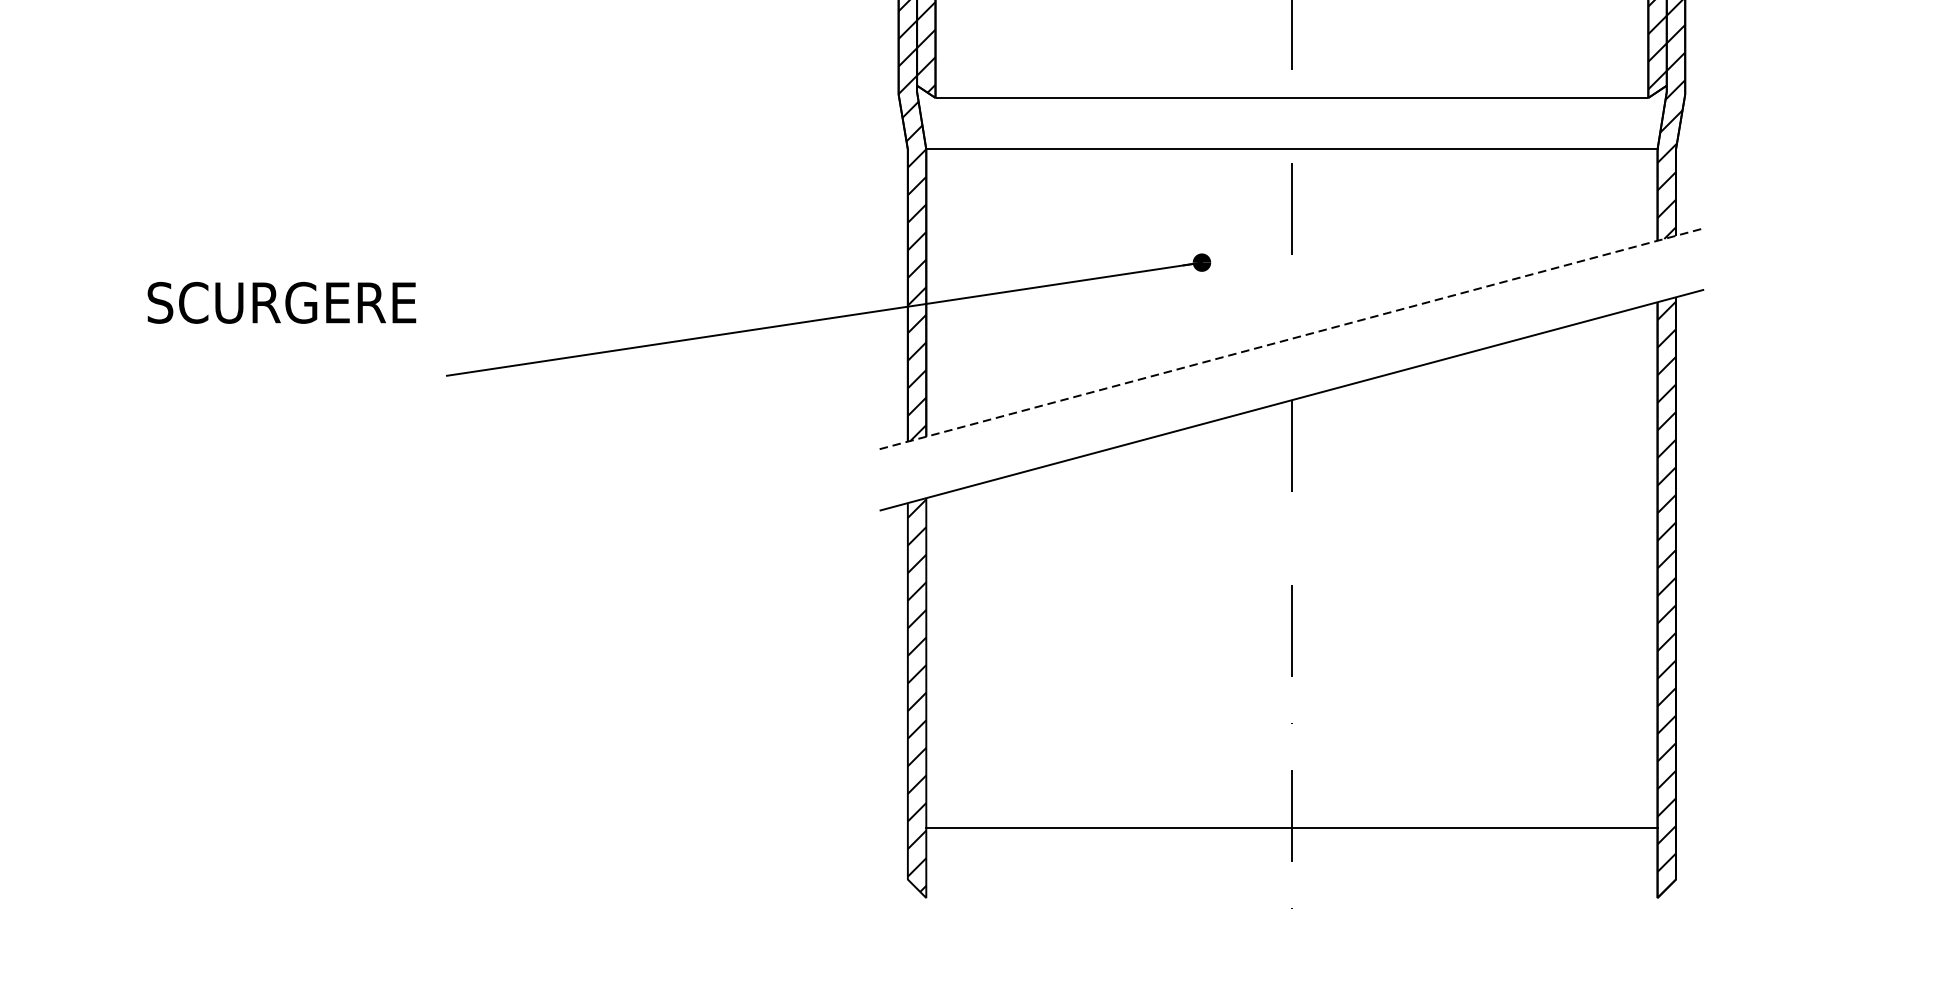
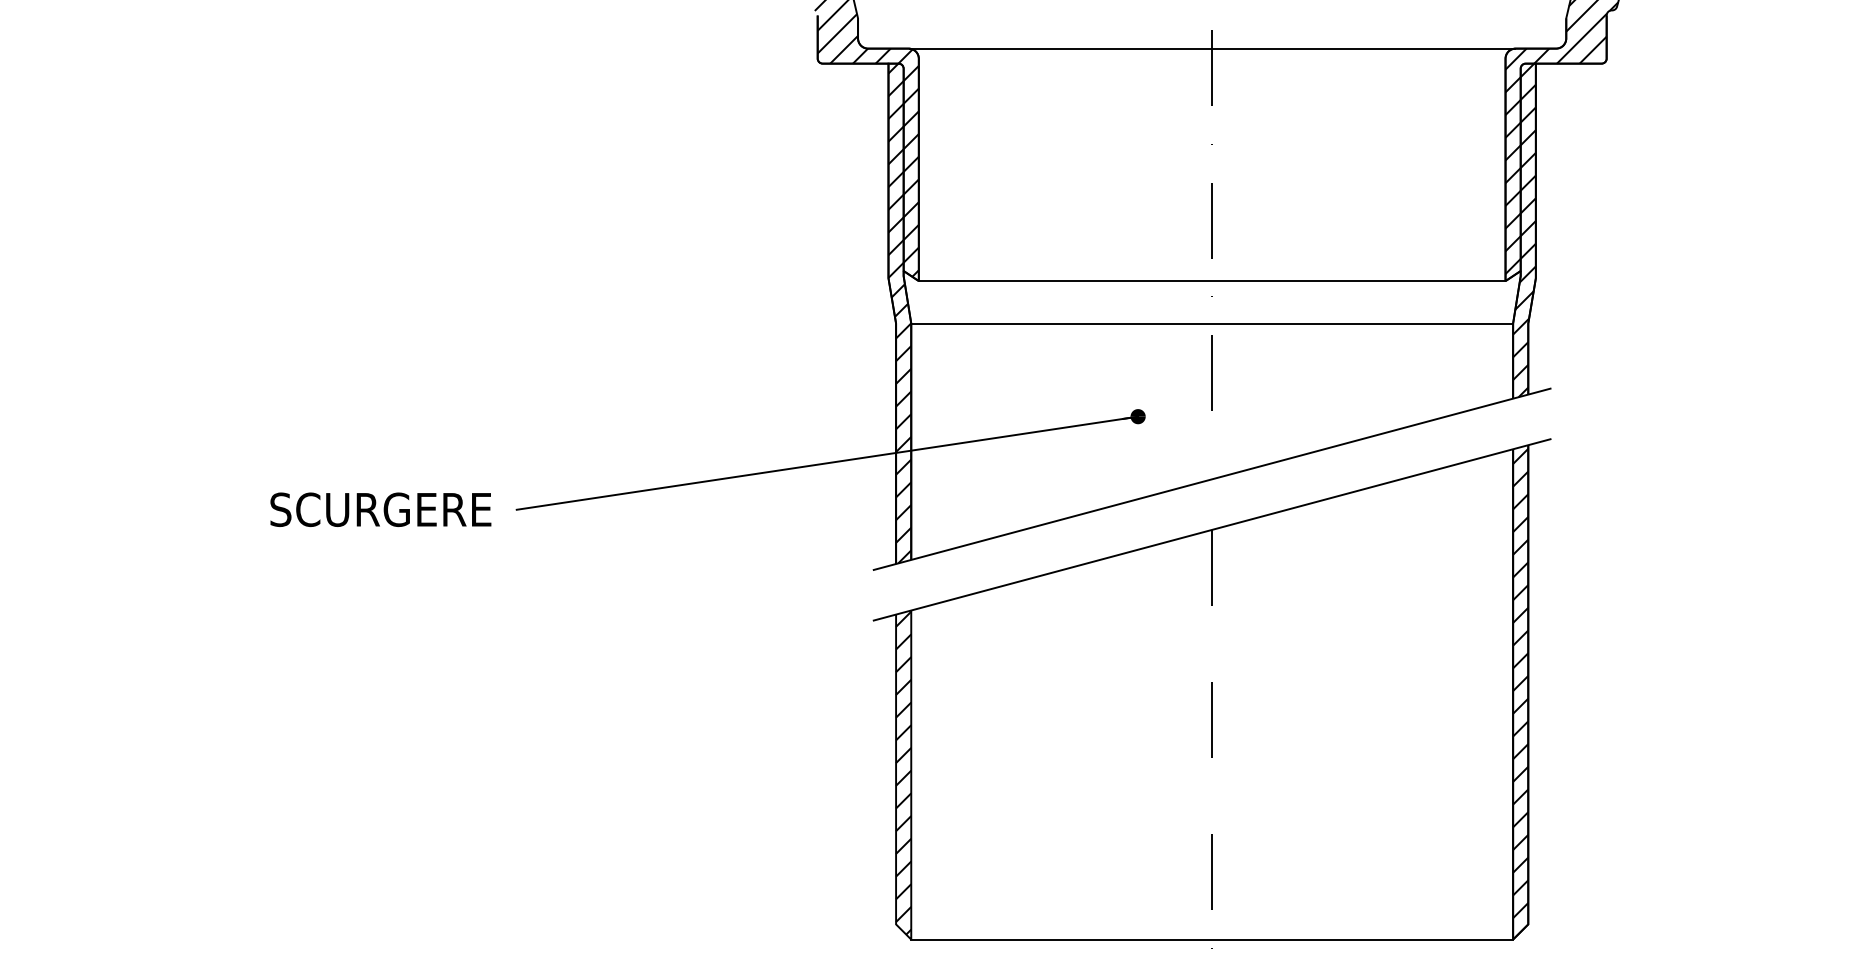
text: (281, 302) -> (380, 509), moved
line: (1292, 338) -> (1212, 479), dashed -> solid
line: (1292, 827) -> (1212, 939), moved

